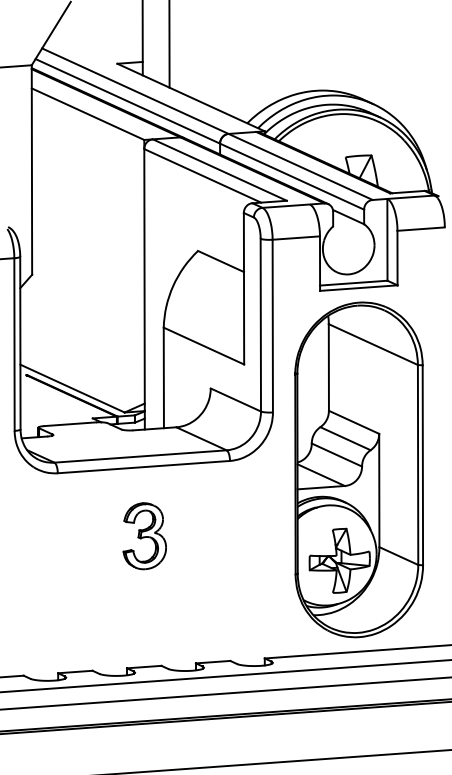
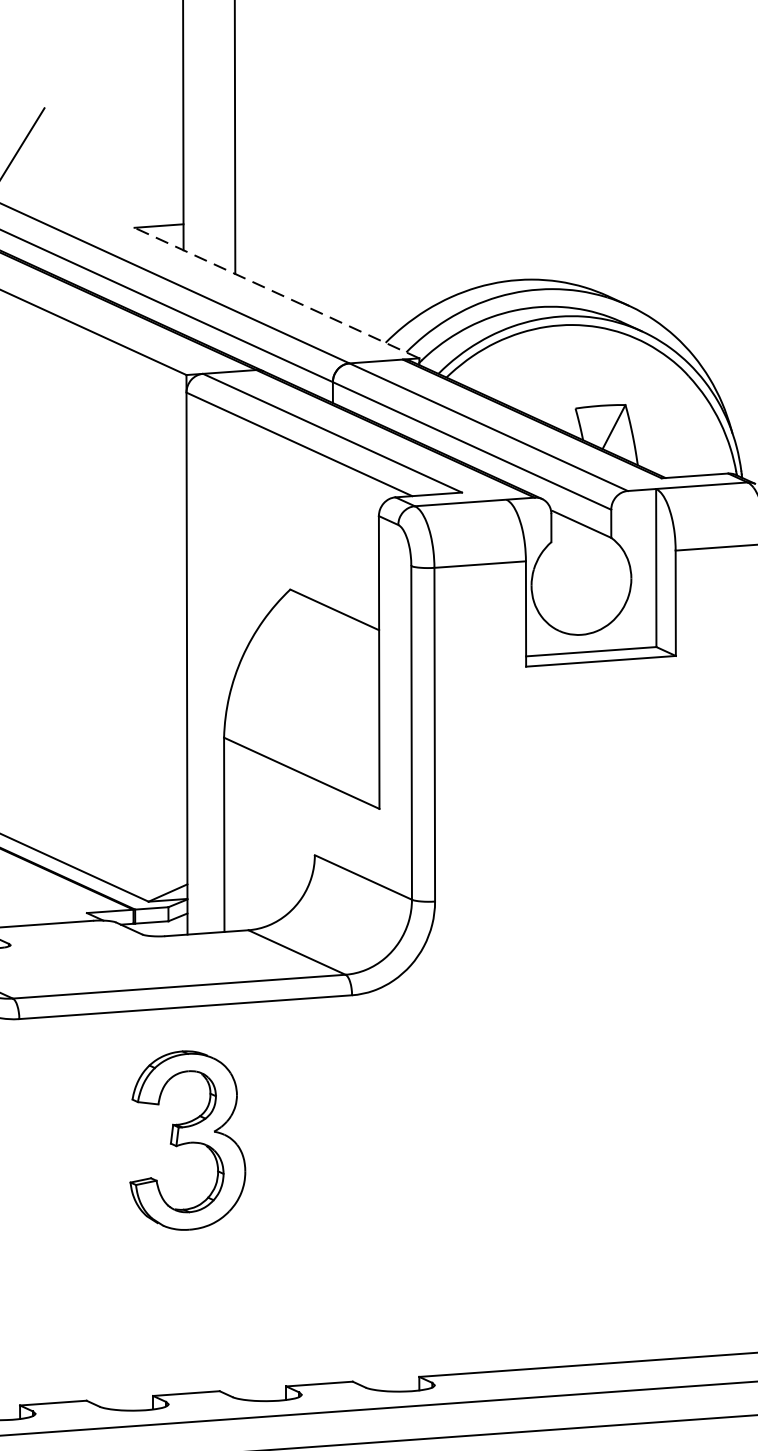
line: (190, 97) -> (275, 292), solid -> dashed
part: (358, 469) -> (600, 1011), removed
part: (144, 536) -> (186, 1141), size x1.4

